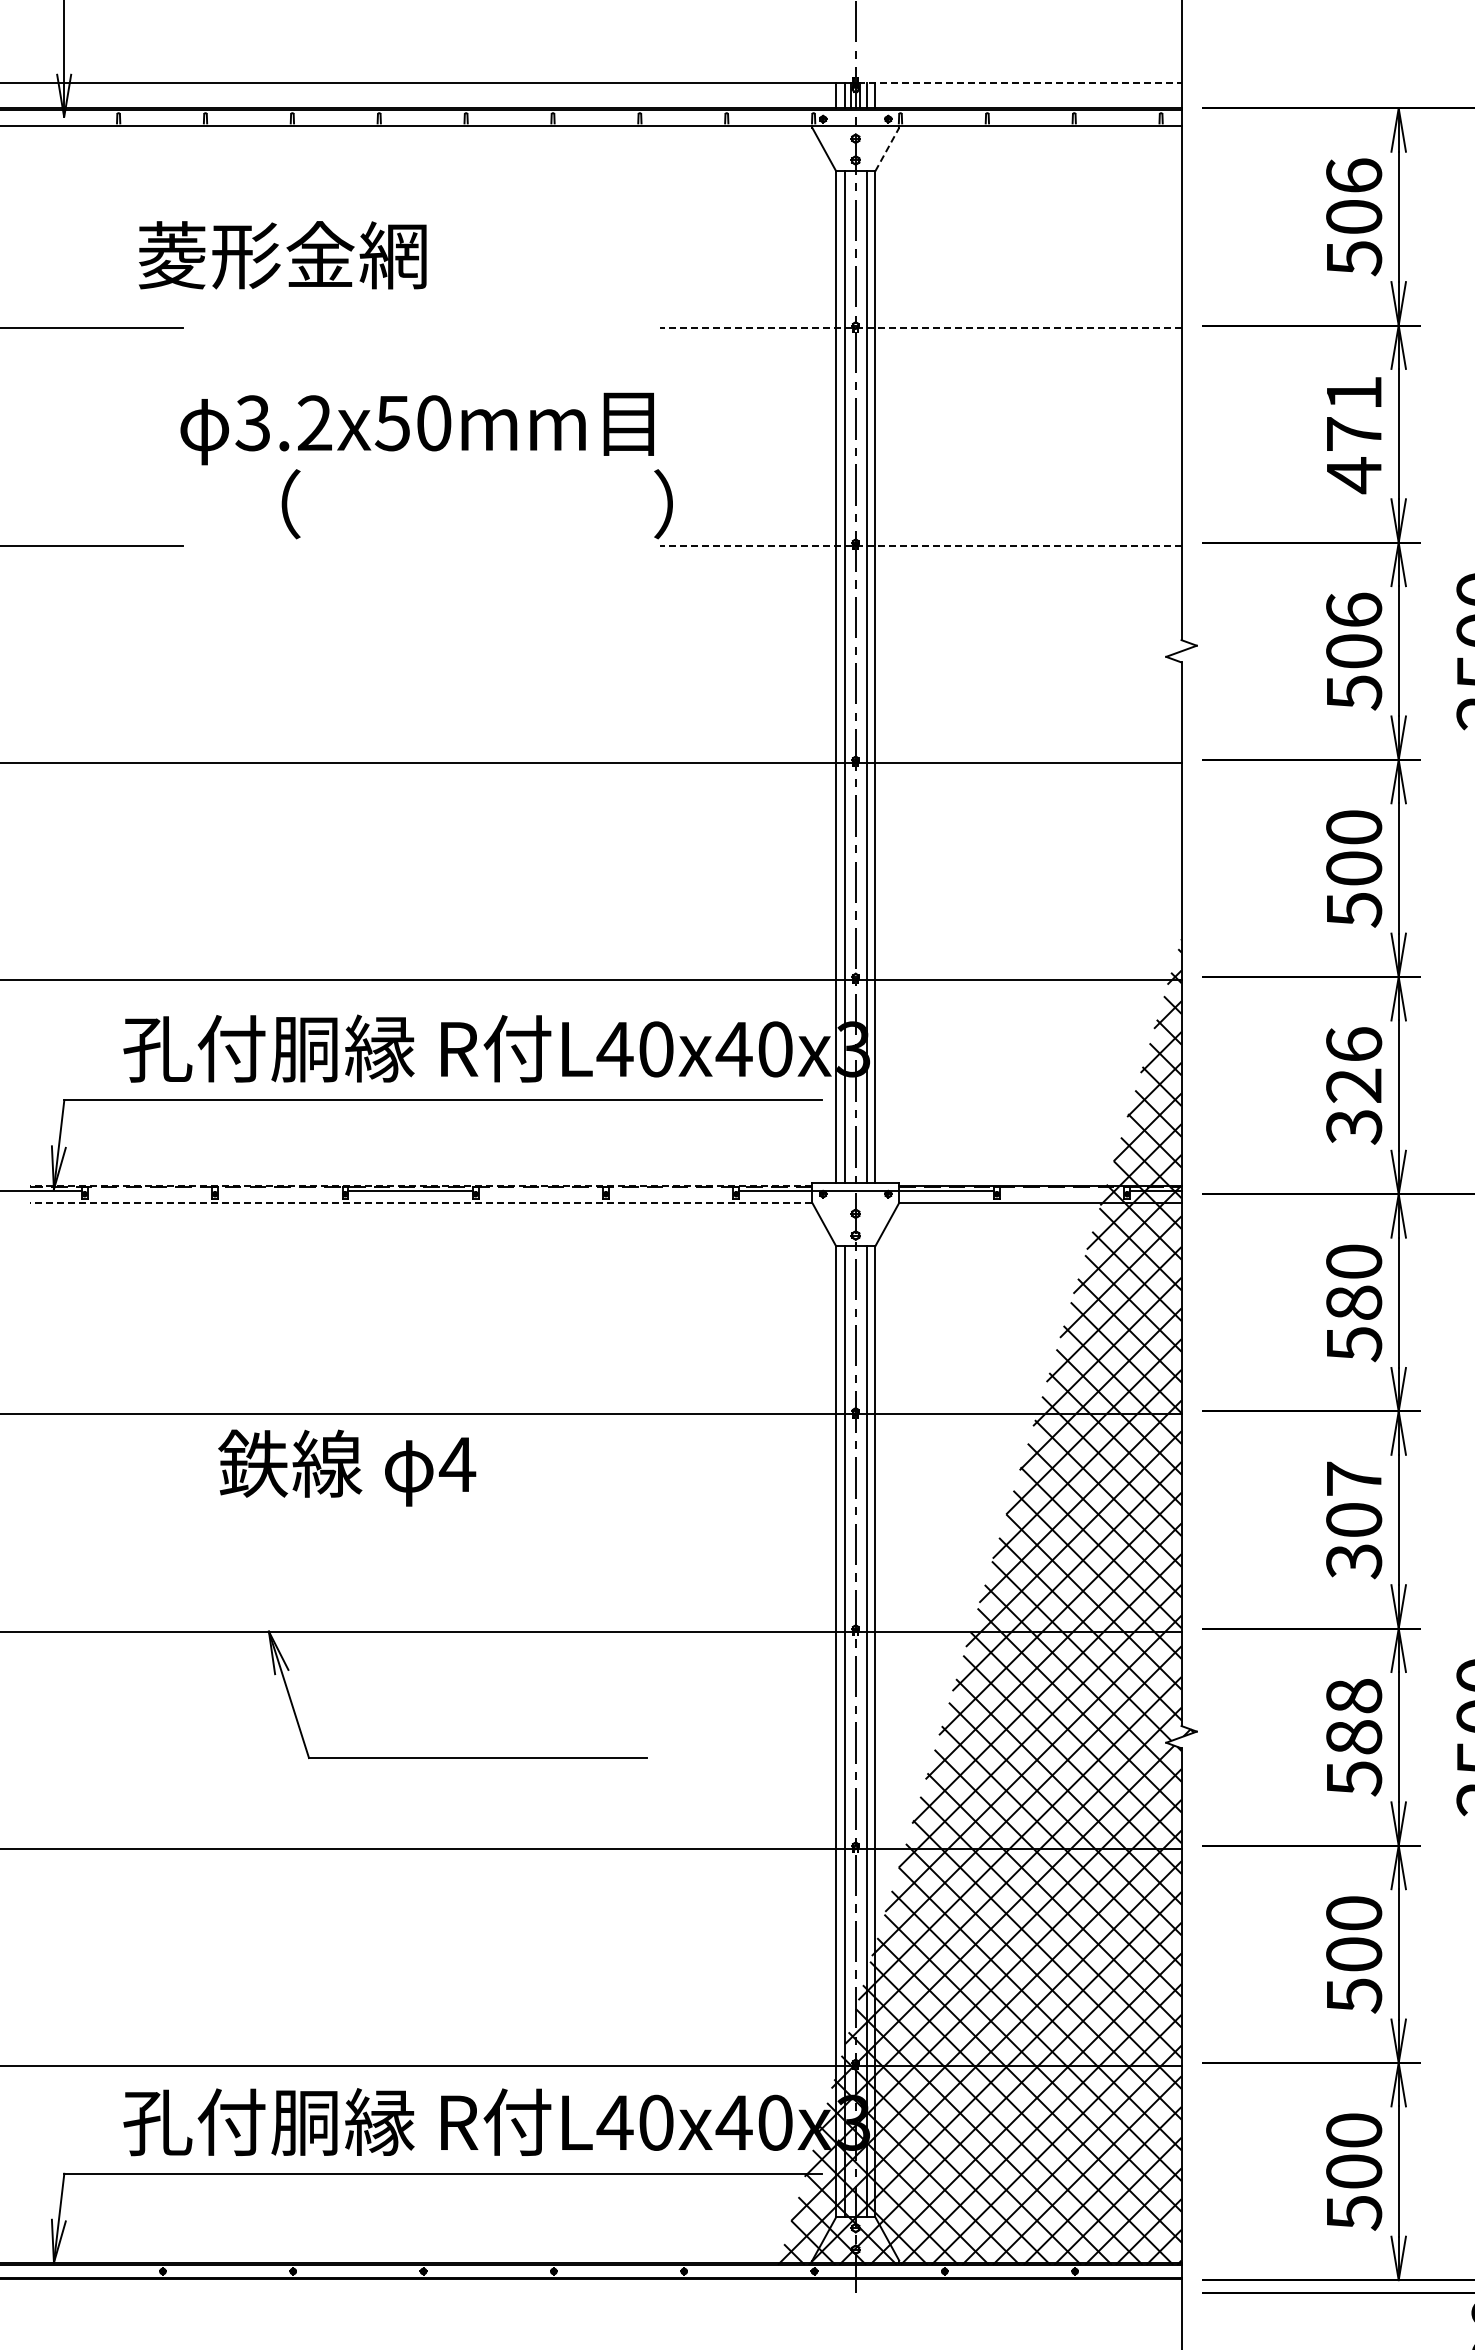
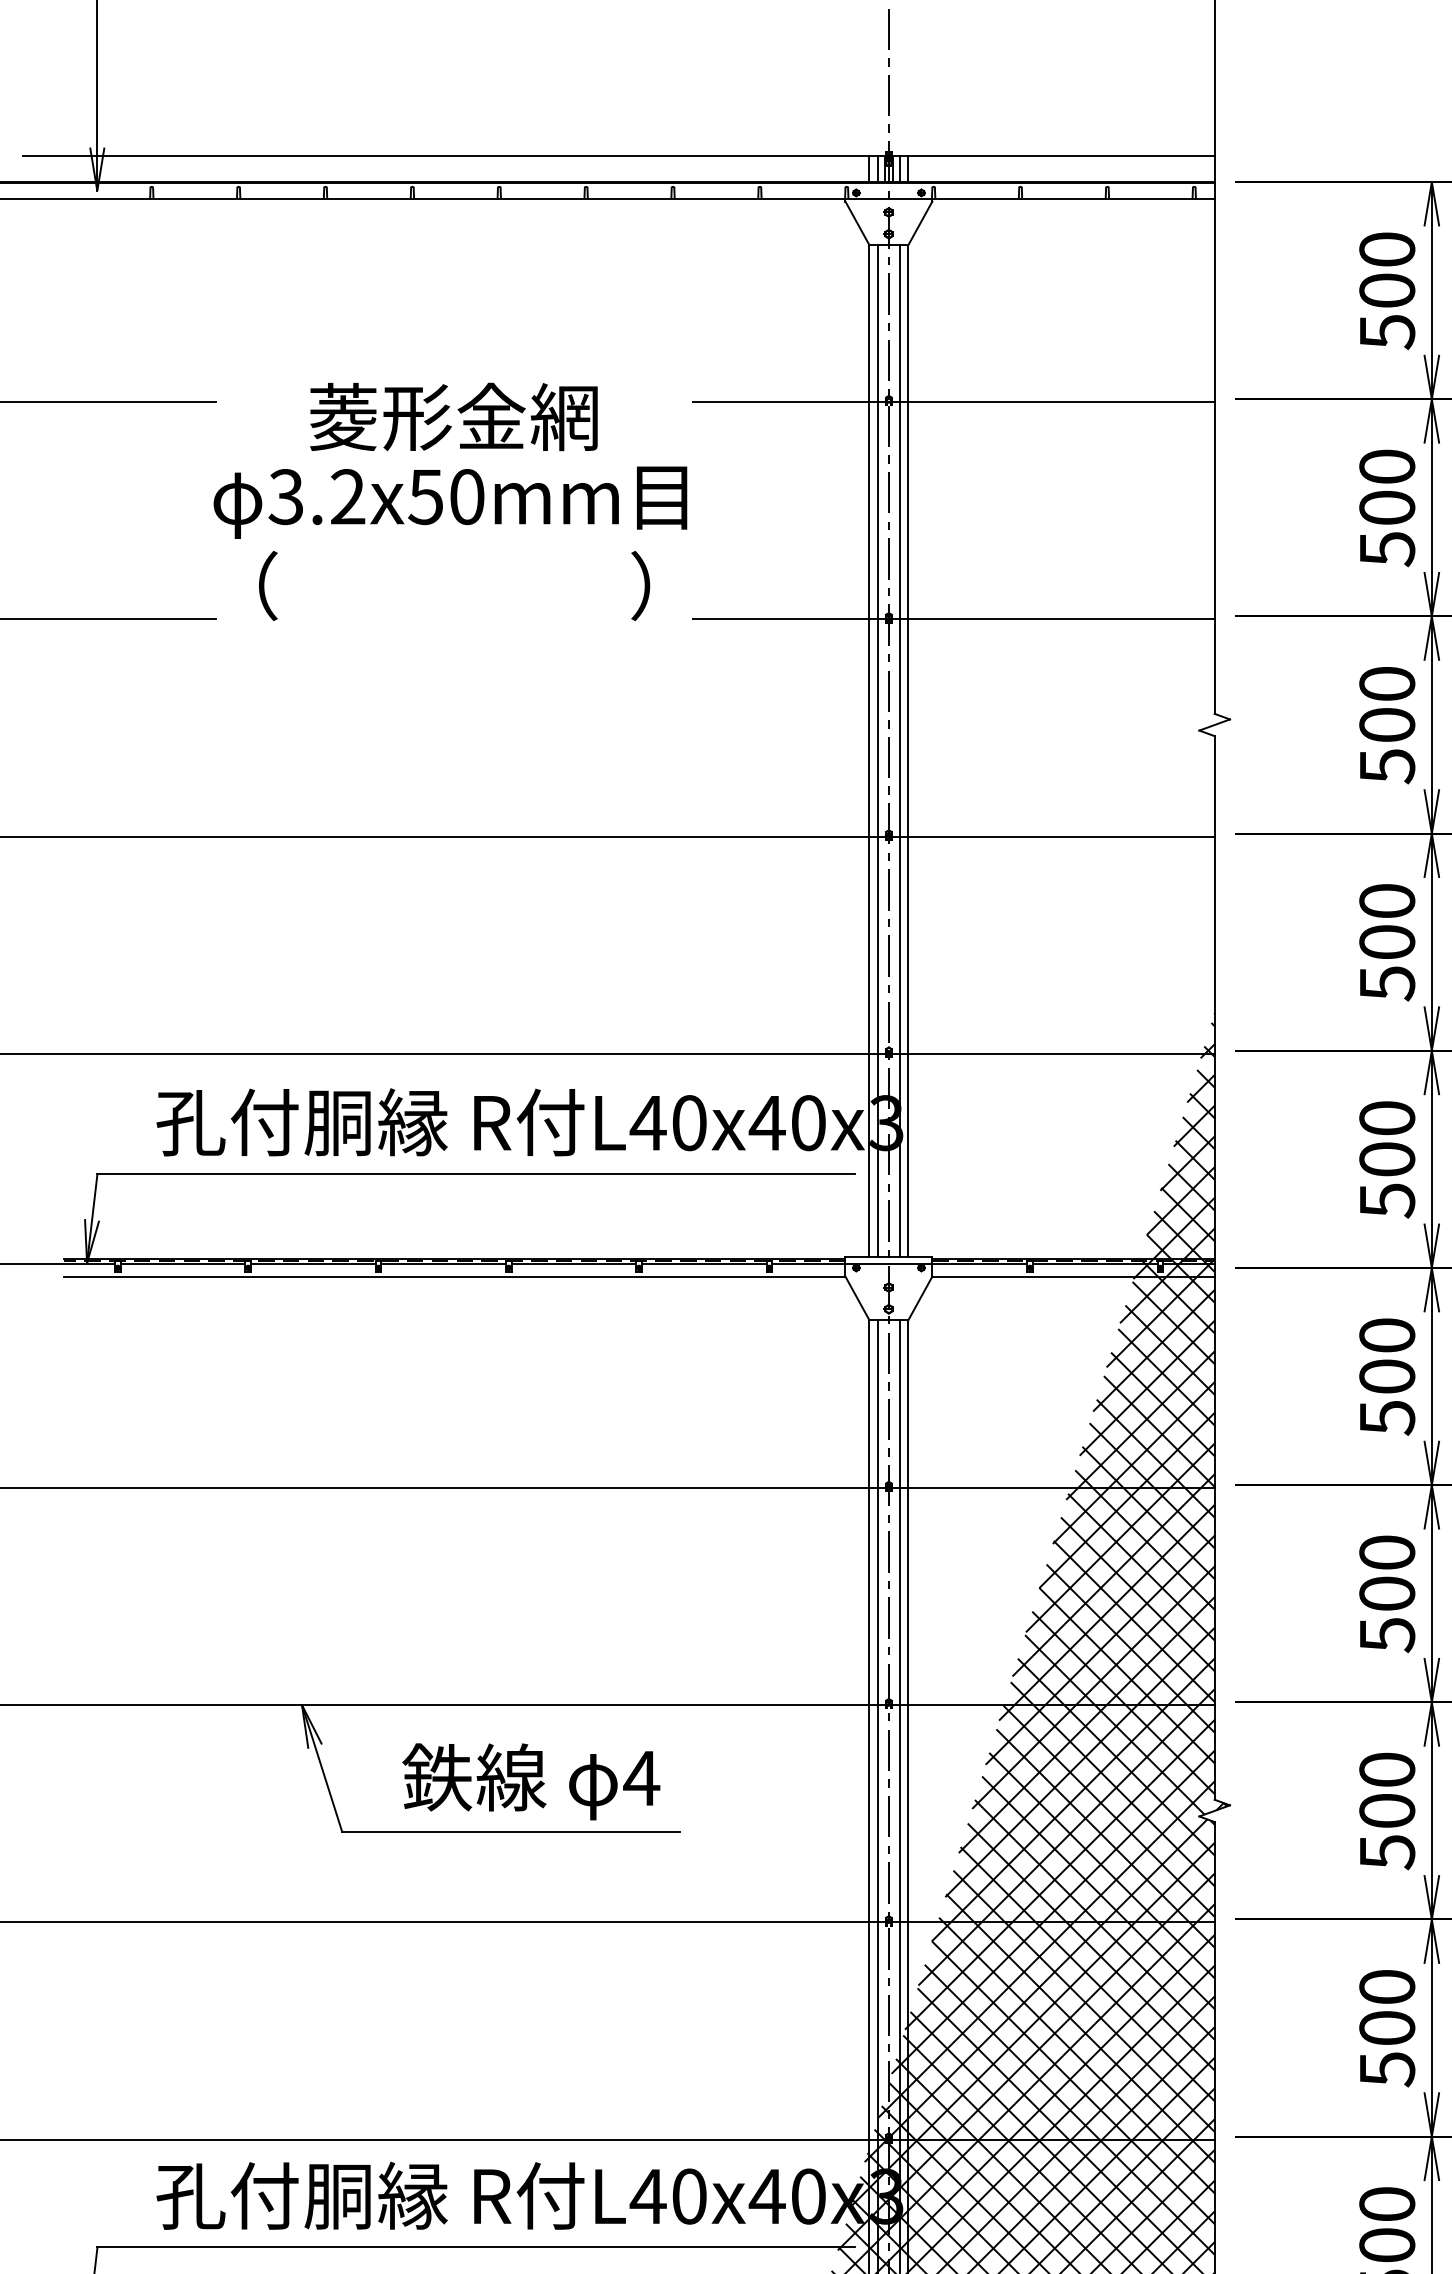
line: (1020, 82) -> (1053, 156), dashed -> solid
line: (887, 149) -> (920, 223), dashed -> solid
text: (1354, 175) -> (1387, 249), 506 -> 500
text: (282, 255) -> (453, 417), moved
line: (920, 328) -> (953, 402), dashed -> solid
text: (1354, 435) -> (1387, 509), 471 -> 500
text: (476, 504) -> (453, 586), moved
line: (920, 545) -> (953, 619), dashed -> solid
text: (1354, 609) -> (1387, 683), 506 -> 500
text: (1354, 1085) -> (1387, 1159), 326 -> 500
line: (421, 1185) -> (454, 1259), dashed -> solid
line: (149, 1190) -> (182, 1264), added
line: (279, 1190) -> (312, 1264), added
line: (540, 1190) -> (573, 1264), added
line: (670, 1190) -> (703, 1264), added
line: (1061, 1190) -> (1094, 1264), added
line: (421, 1202) -> (454, 1276), dashed -> solid
text: (1353, 1302) -> (1386, 1376), 580 -> 500
text: (347, 1467) -> (531, 1781), moved
text: (1354, 1520) -> (1387, 1594), 307 -> 500
text: (1354, 1716) -> (1387, 1790), 588 -> 500

